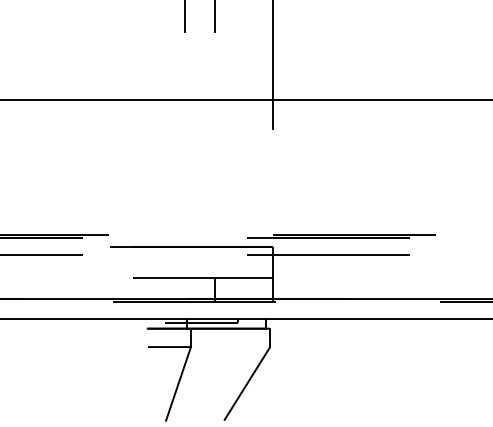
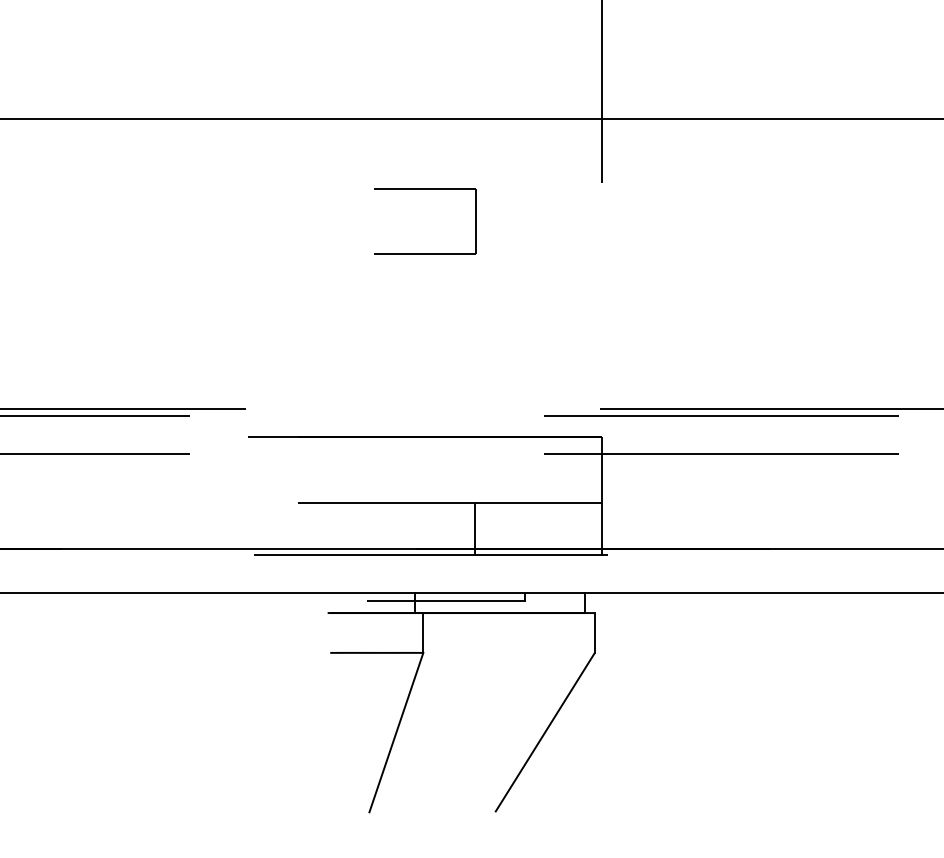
part: (191, 133) -> (424, 190), added

